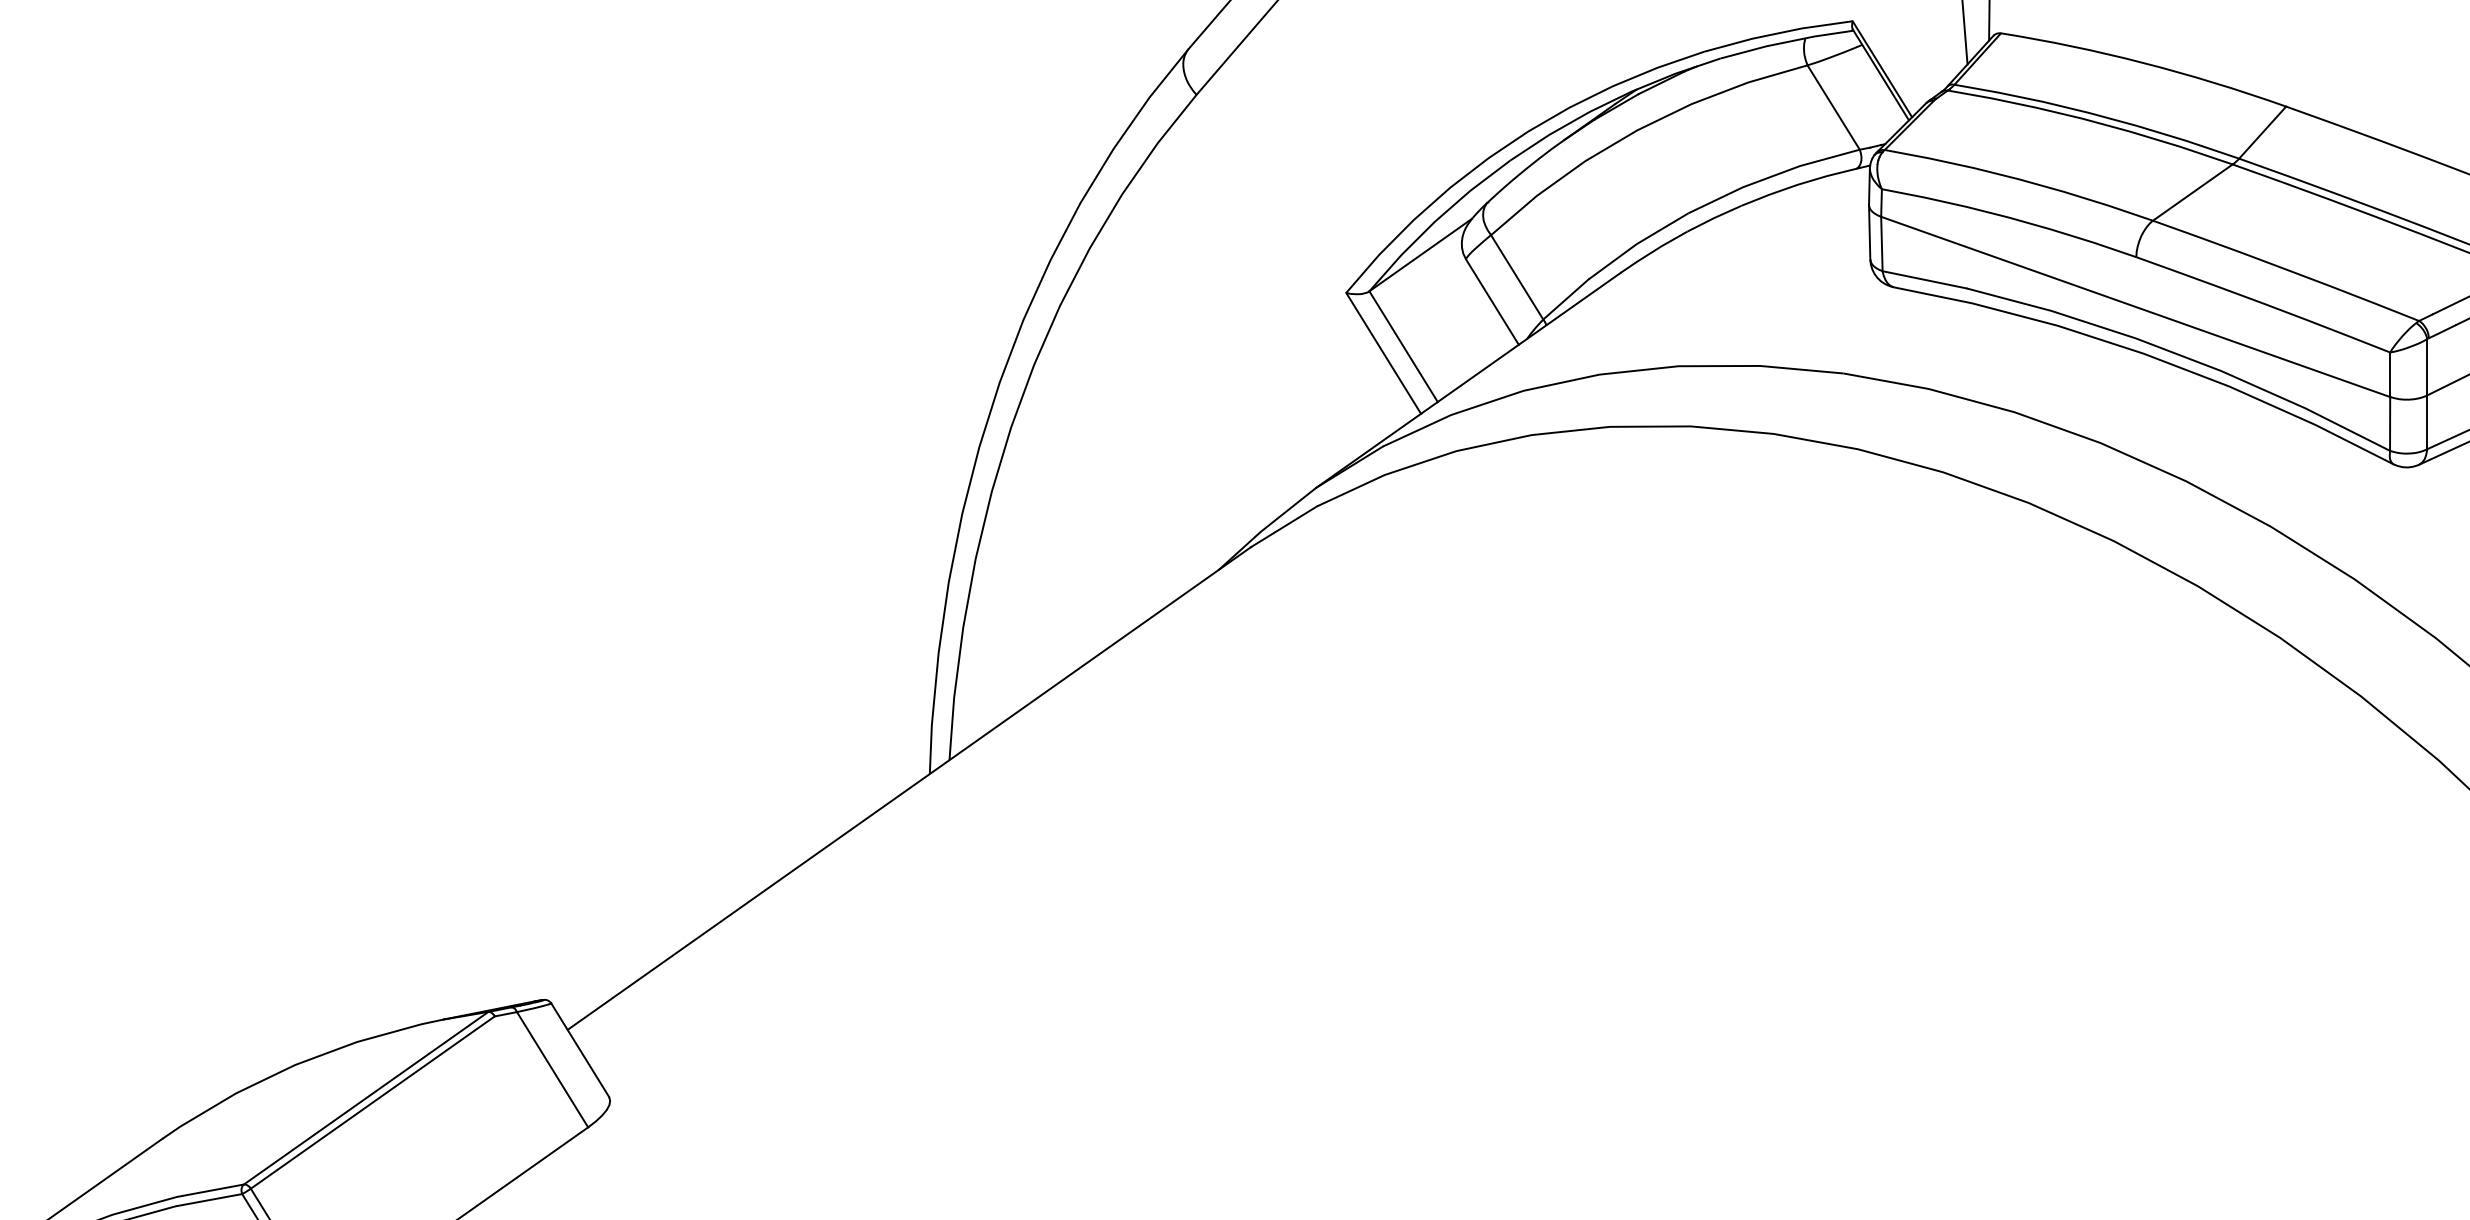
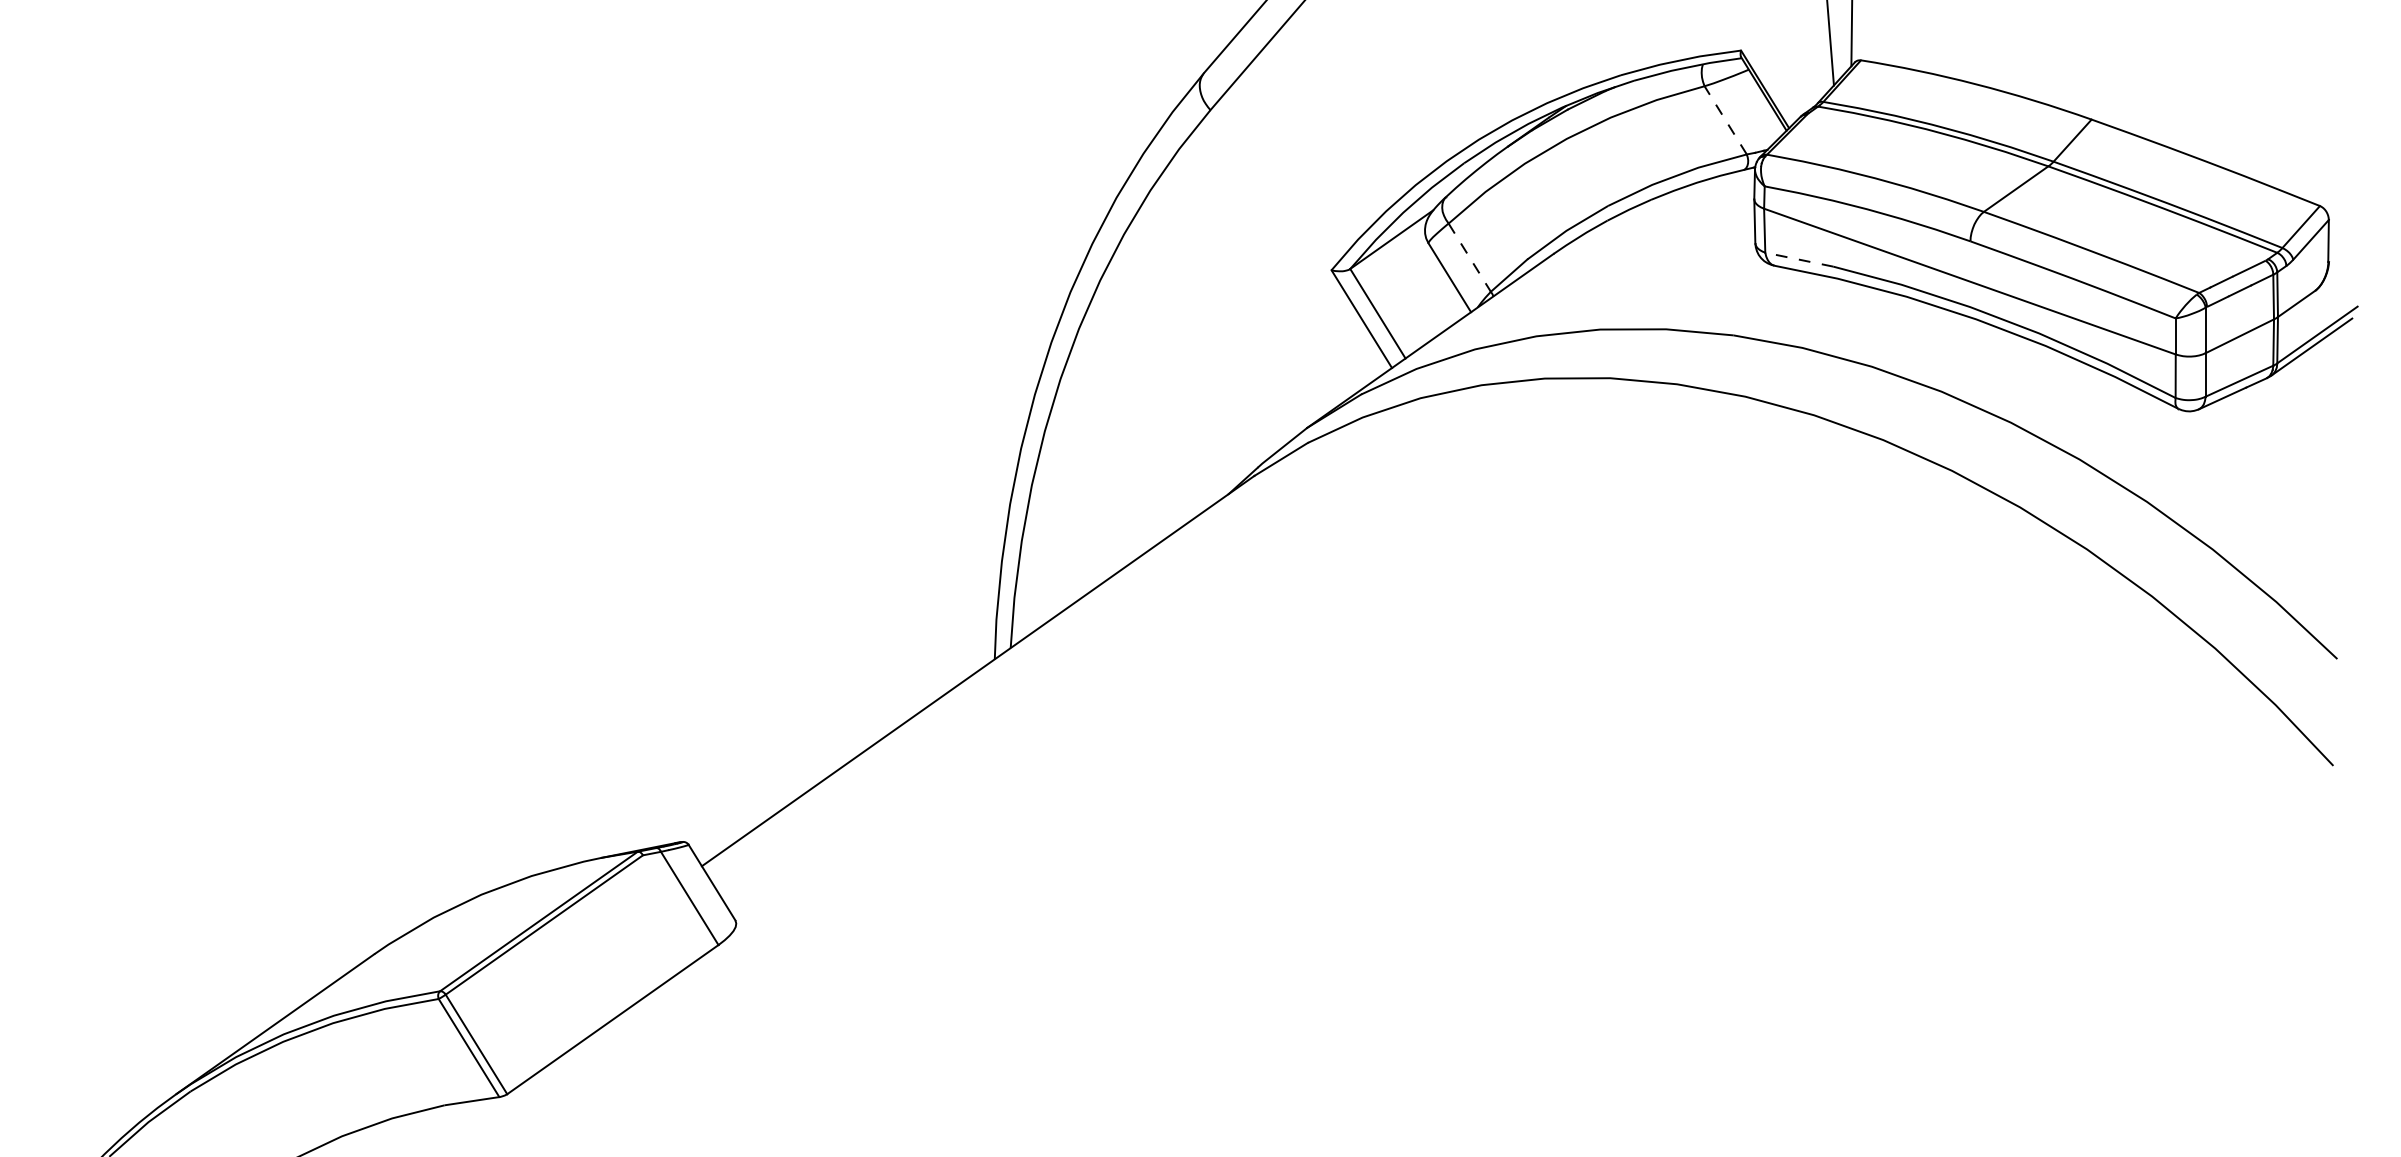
line: (1833, 106) -> (1725, 119), solid -> dashed
line: (1518, 278) -> (1470, 258), solid -> dashed
line: (1924, 279) -> (1799, 259), solid -> dashed

